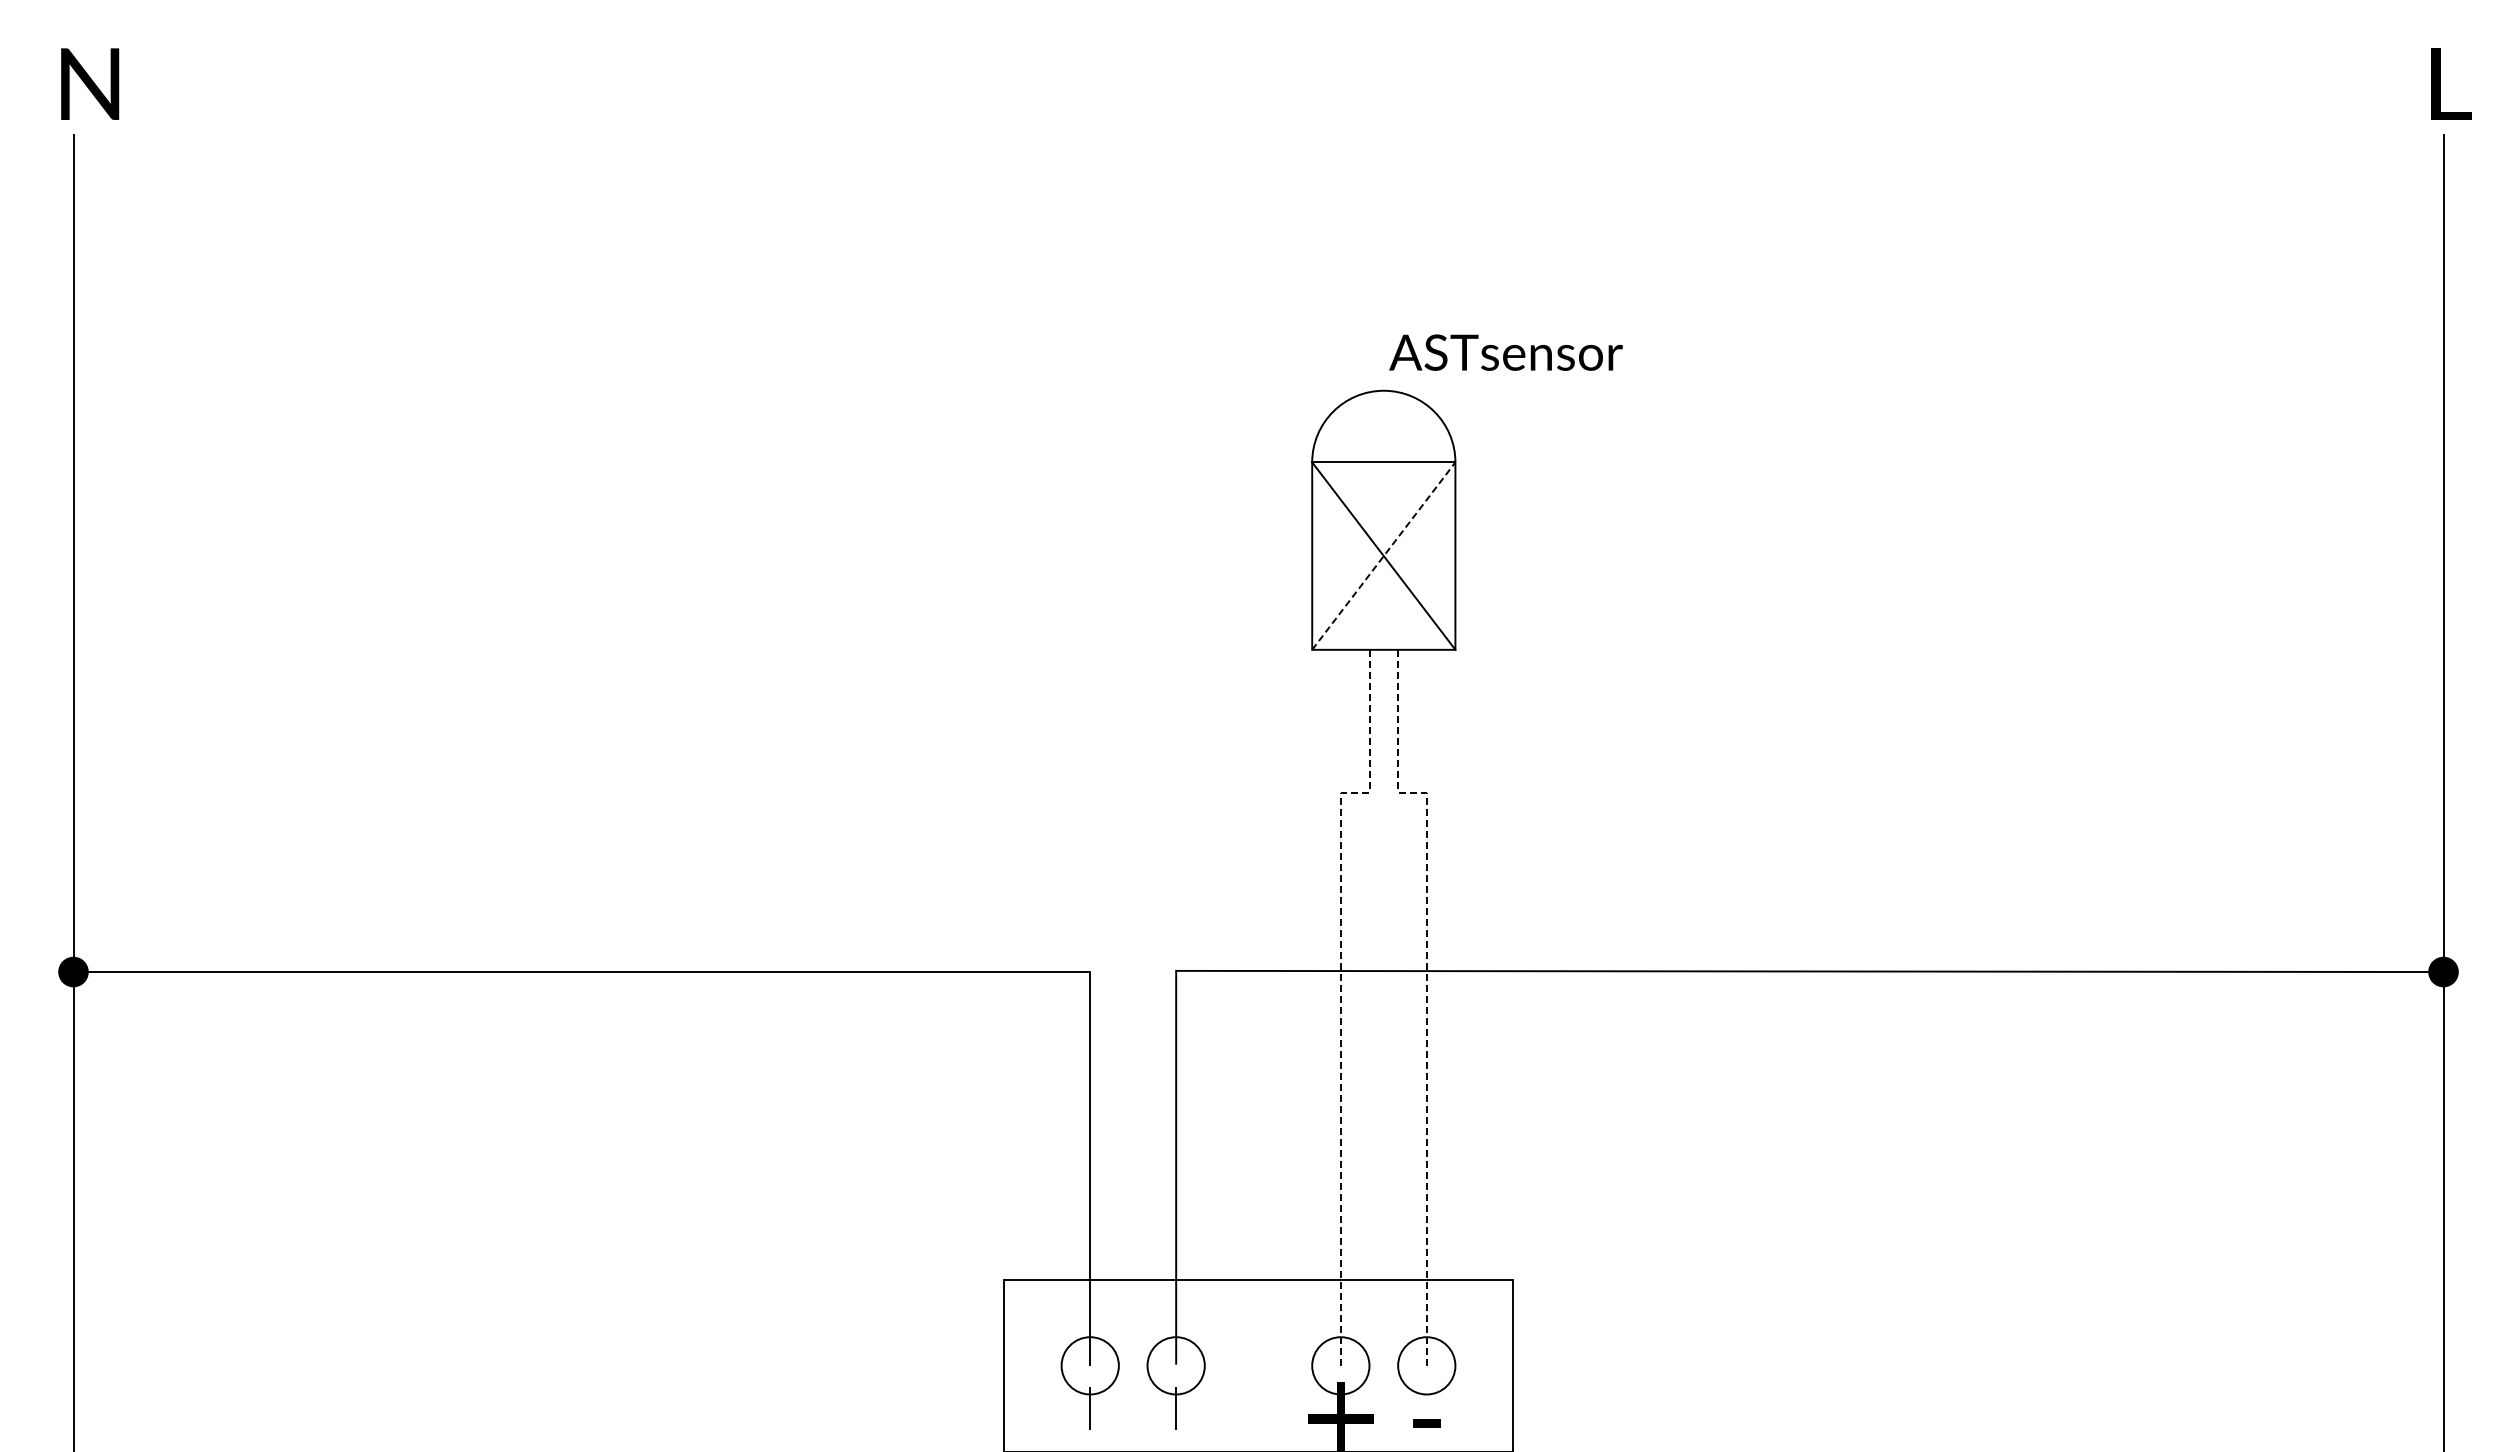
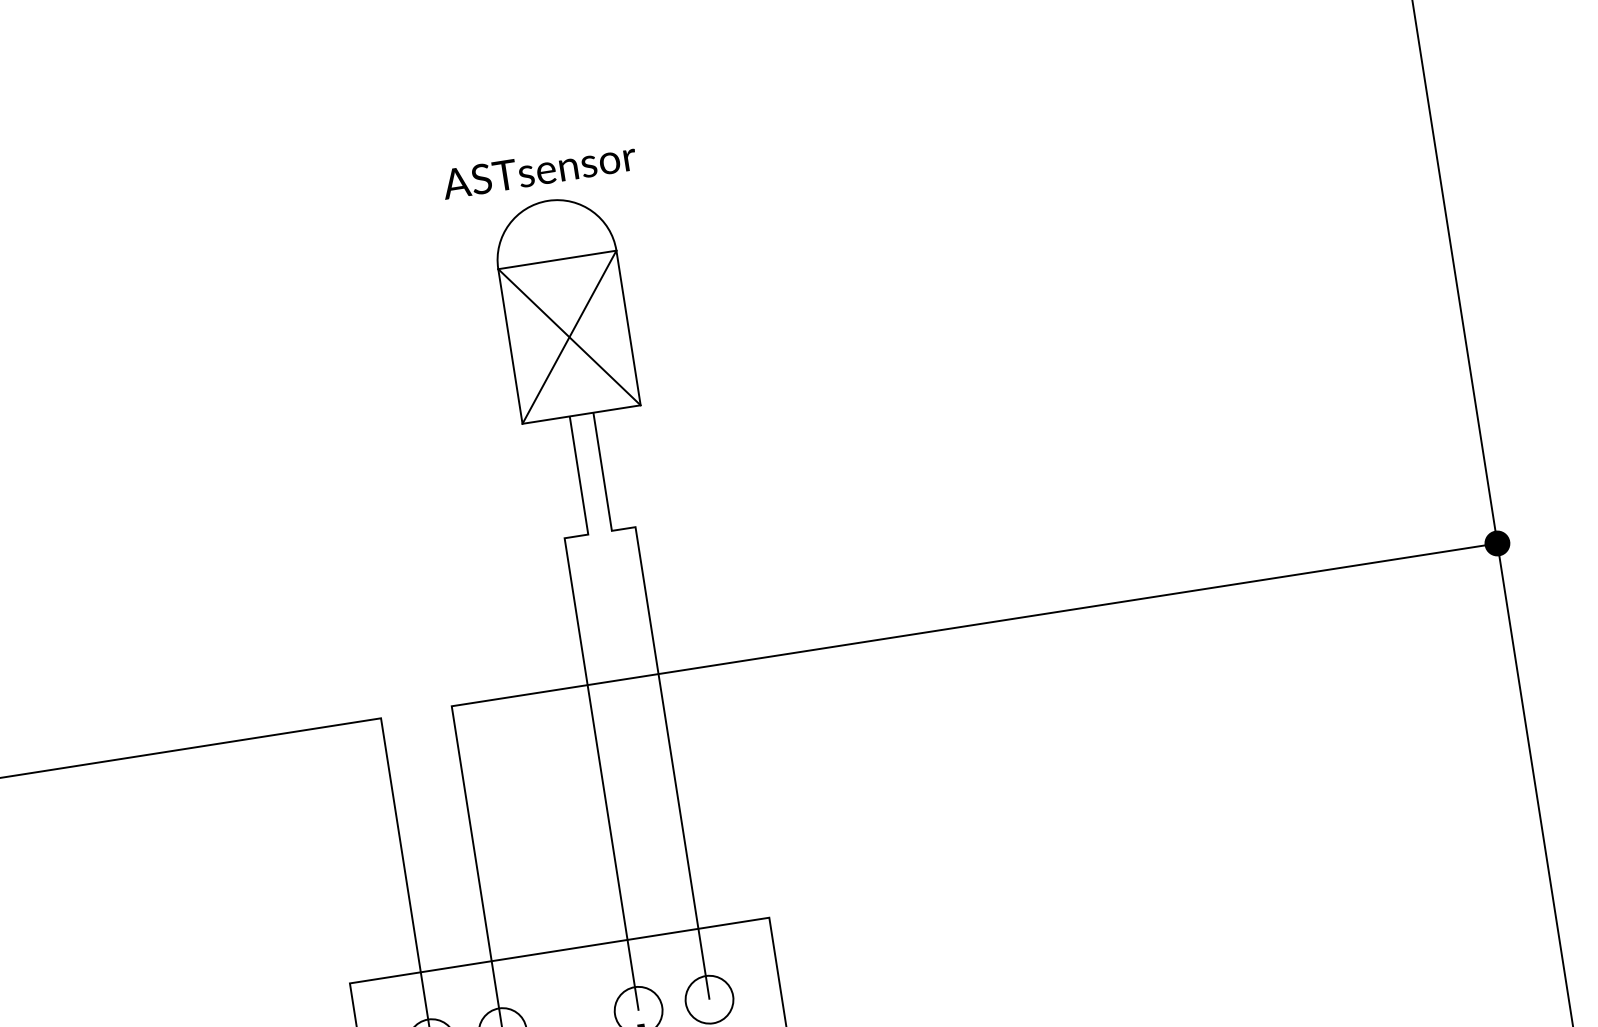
text: (1505, 352) -> (538, 169), moved
line: (1383, 556) -> (569, 337), dashed -> solid
line: (1340, 991) -> (589, 702), dashed -> solid
line: (1426, 991) -> (660, 690), dashed -> solid

